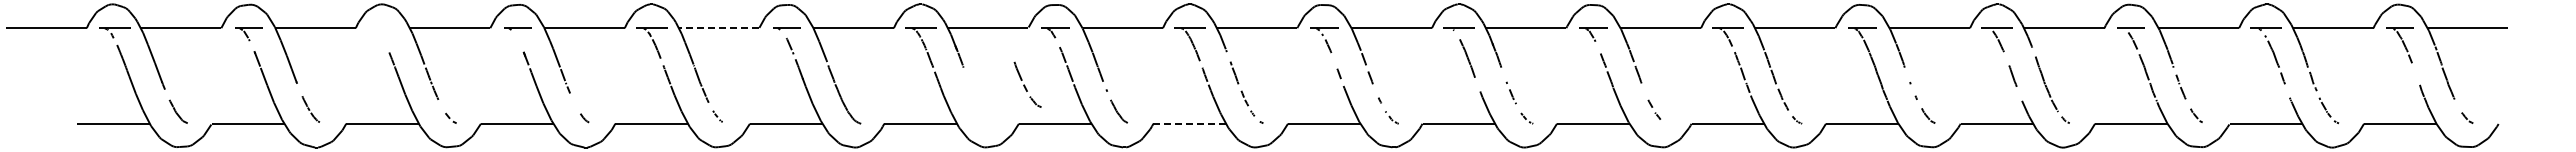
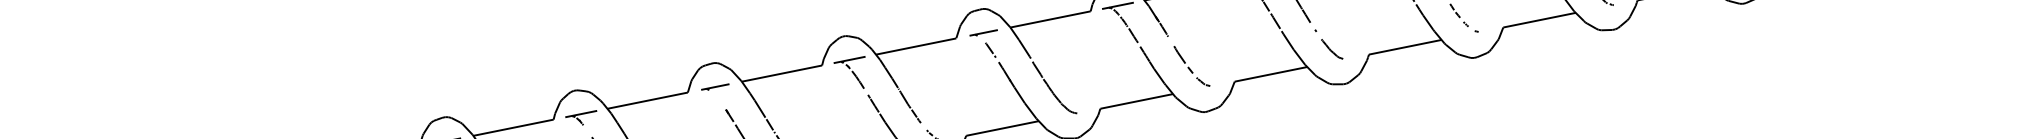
line: (718, 28) -> (915, 46), dashed -> solid
part: (383, 33) -> (582, 119), added
part: (1027, 84) -> (1191, 66), moved
line: (1189, 123) -> (1404, 47), dashed -> solid

